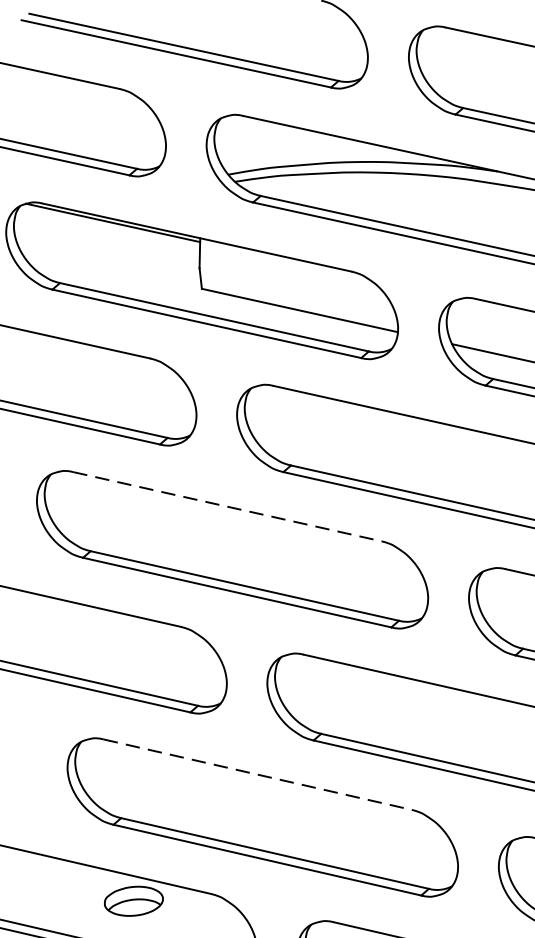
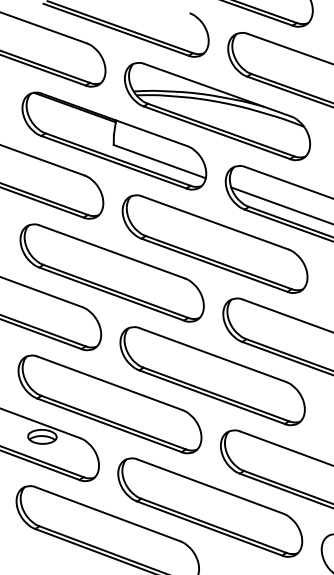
line: (227, 507) -> (112, 252), dashed -> solid
line: (258, 774) -> (110, 383), dashed -> solid

